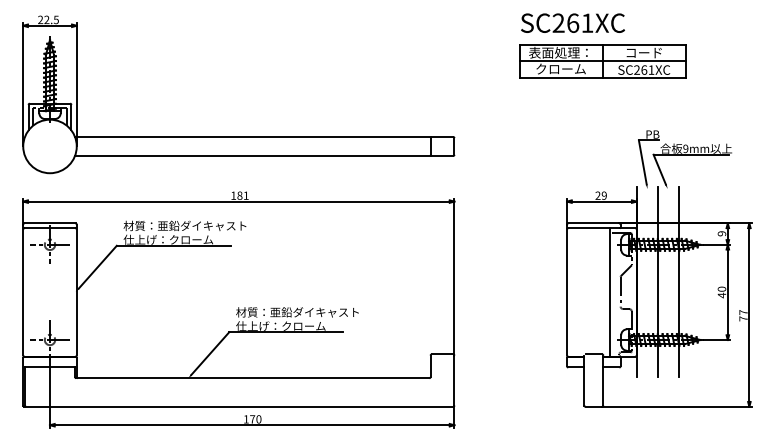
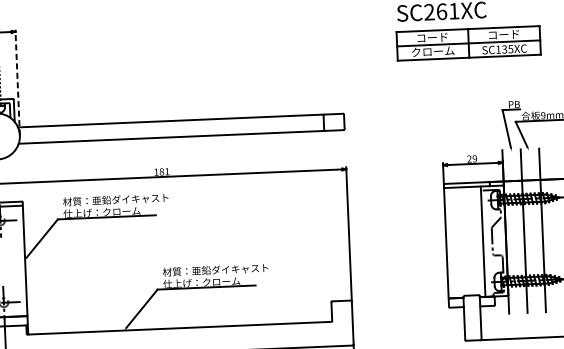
text: (558, 52) -> (430, 37), 表面処理： -> コード
text: (644, 69) -> (504, 48), SC261XC -> SC135XC
line: (76, 84) -> (17, 82), solid -> dashed

